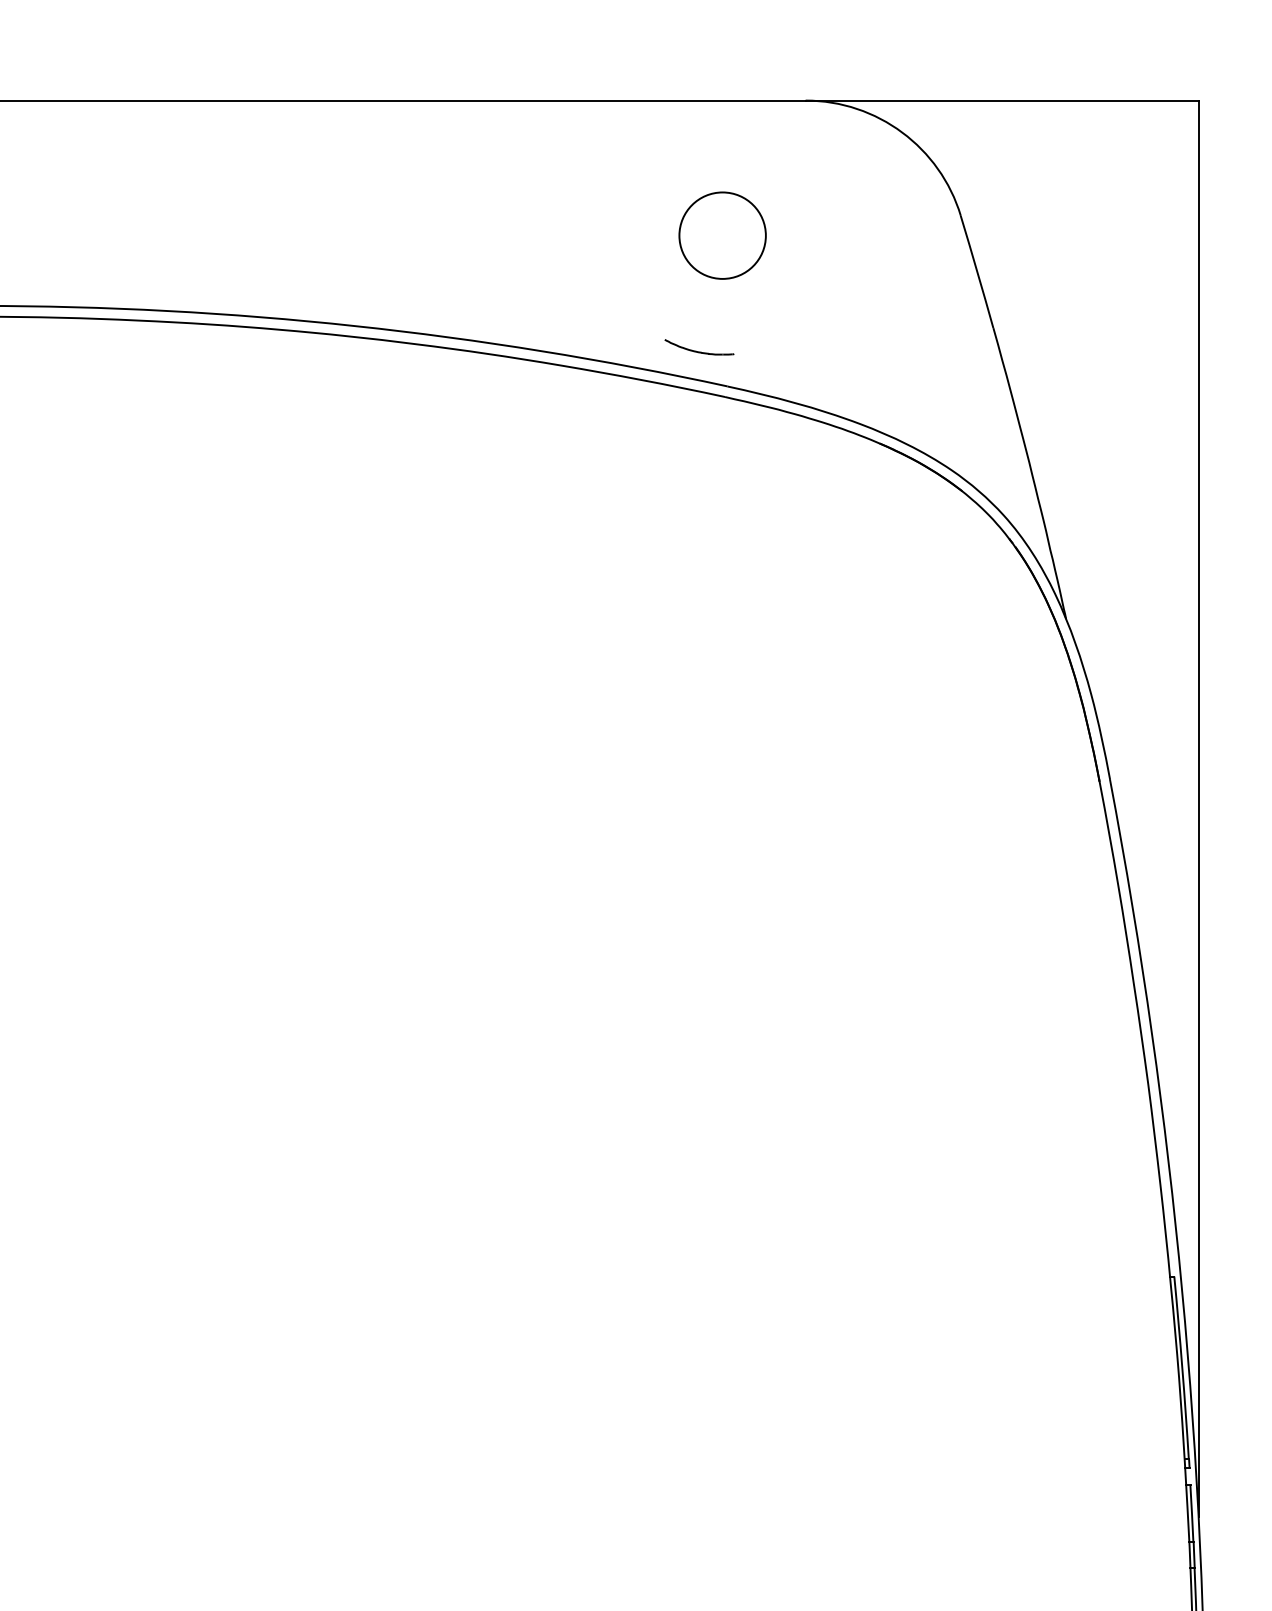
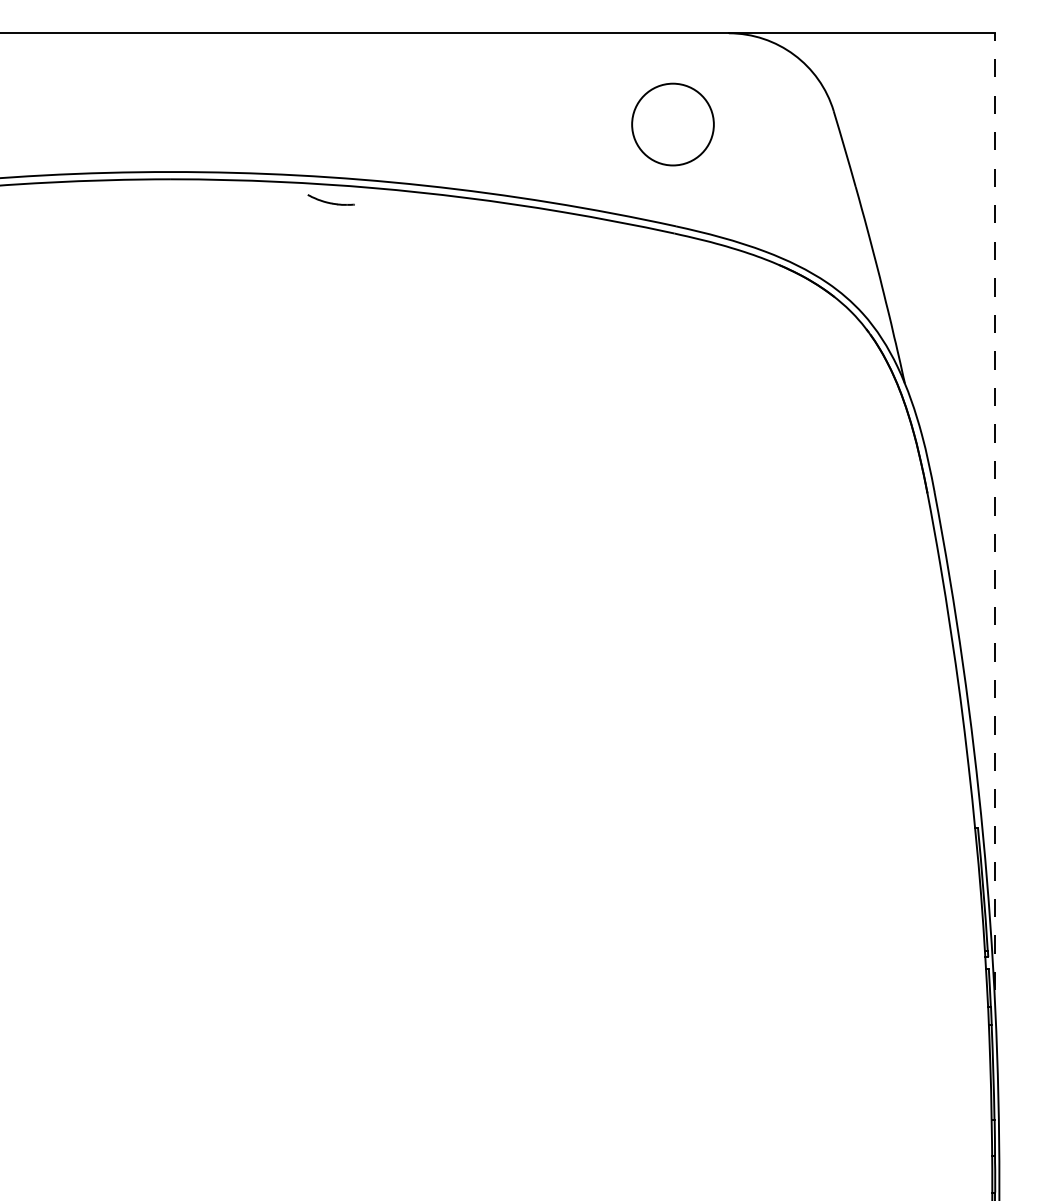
circle: (722, 235) -> (672, 124), size x1.4
part: (698, 346) -> (330, 199), moved
line: (1198, 808) -> (994, 511), solid -> dashed

